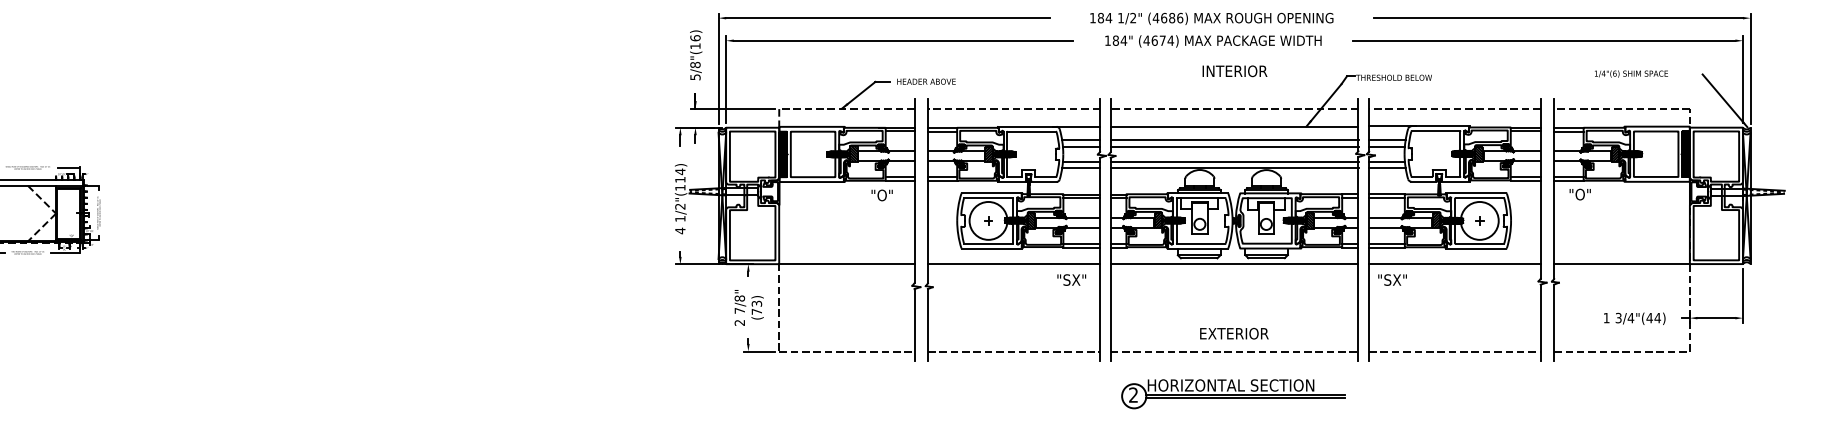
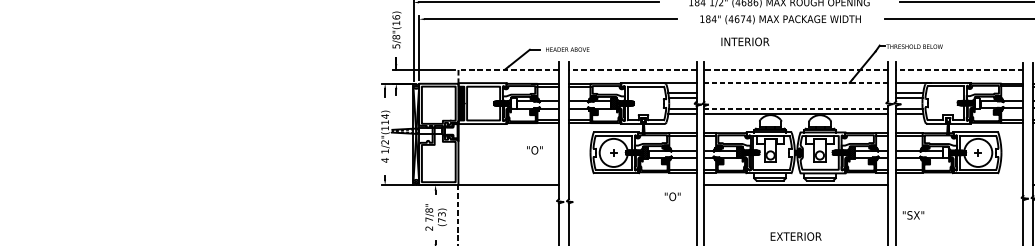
text: (1234, 71) -> (745, 42), moved
line: (1234, 126) -> (796, 82), solid -> dashed
line: (1234, 139) -> (796, 92), removed
line: (1234, 146) -> (796, 97), removed
hatch: (853, 153) -> (513, 102), removed
hatch: (1478, 153) -> (977, 102), removed
line: (1234, 161) -> (796, 108), solid -> dashed
text: (881, 195) -> (534, 150), moved
hatch: (1436, 220) -> (946, 152), removed
line: (1013, 264) -> (632, 185), removed
line: (1454, 264) -> (959, 185), removed
text: (1074, 279) -> (677, 196), "SX" -> "O"
text: (1392, 279) -> (913, 214), moved

